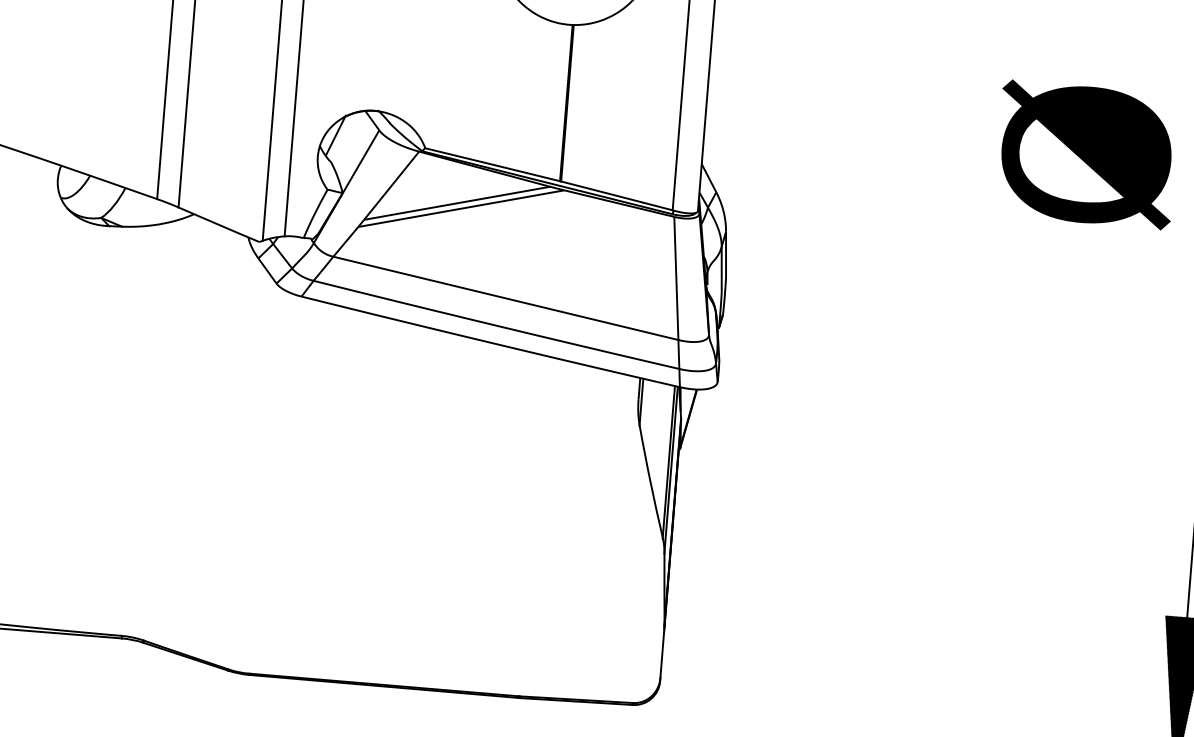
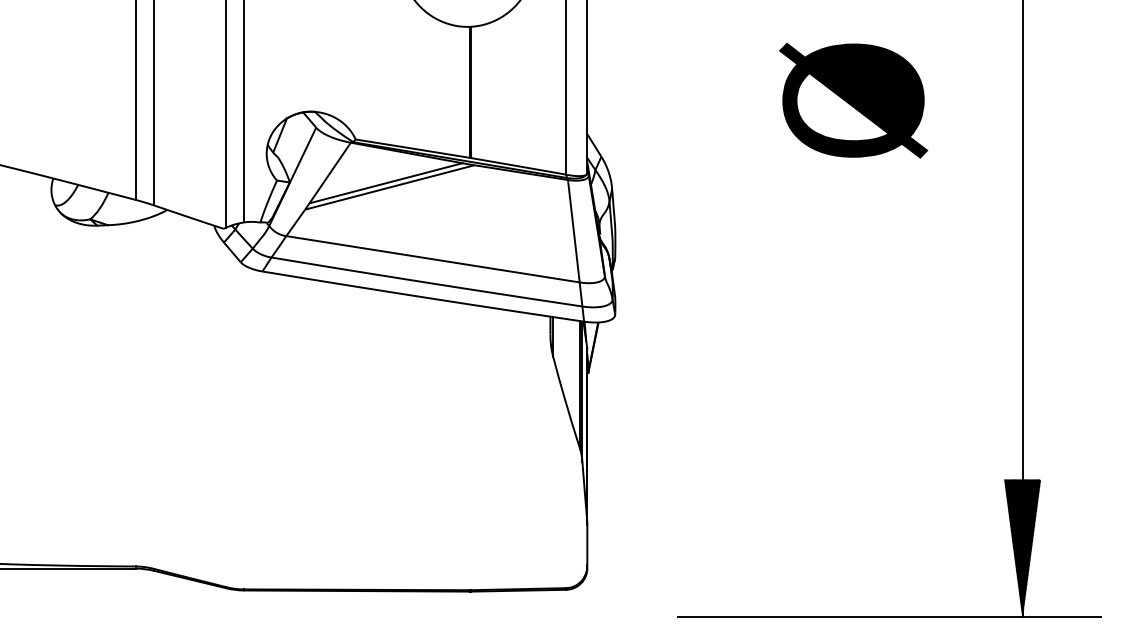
text: (1086, 154) -> (853, 100), moved

